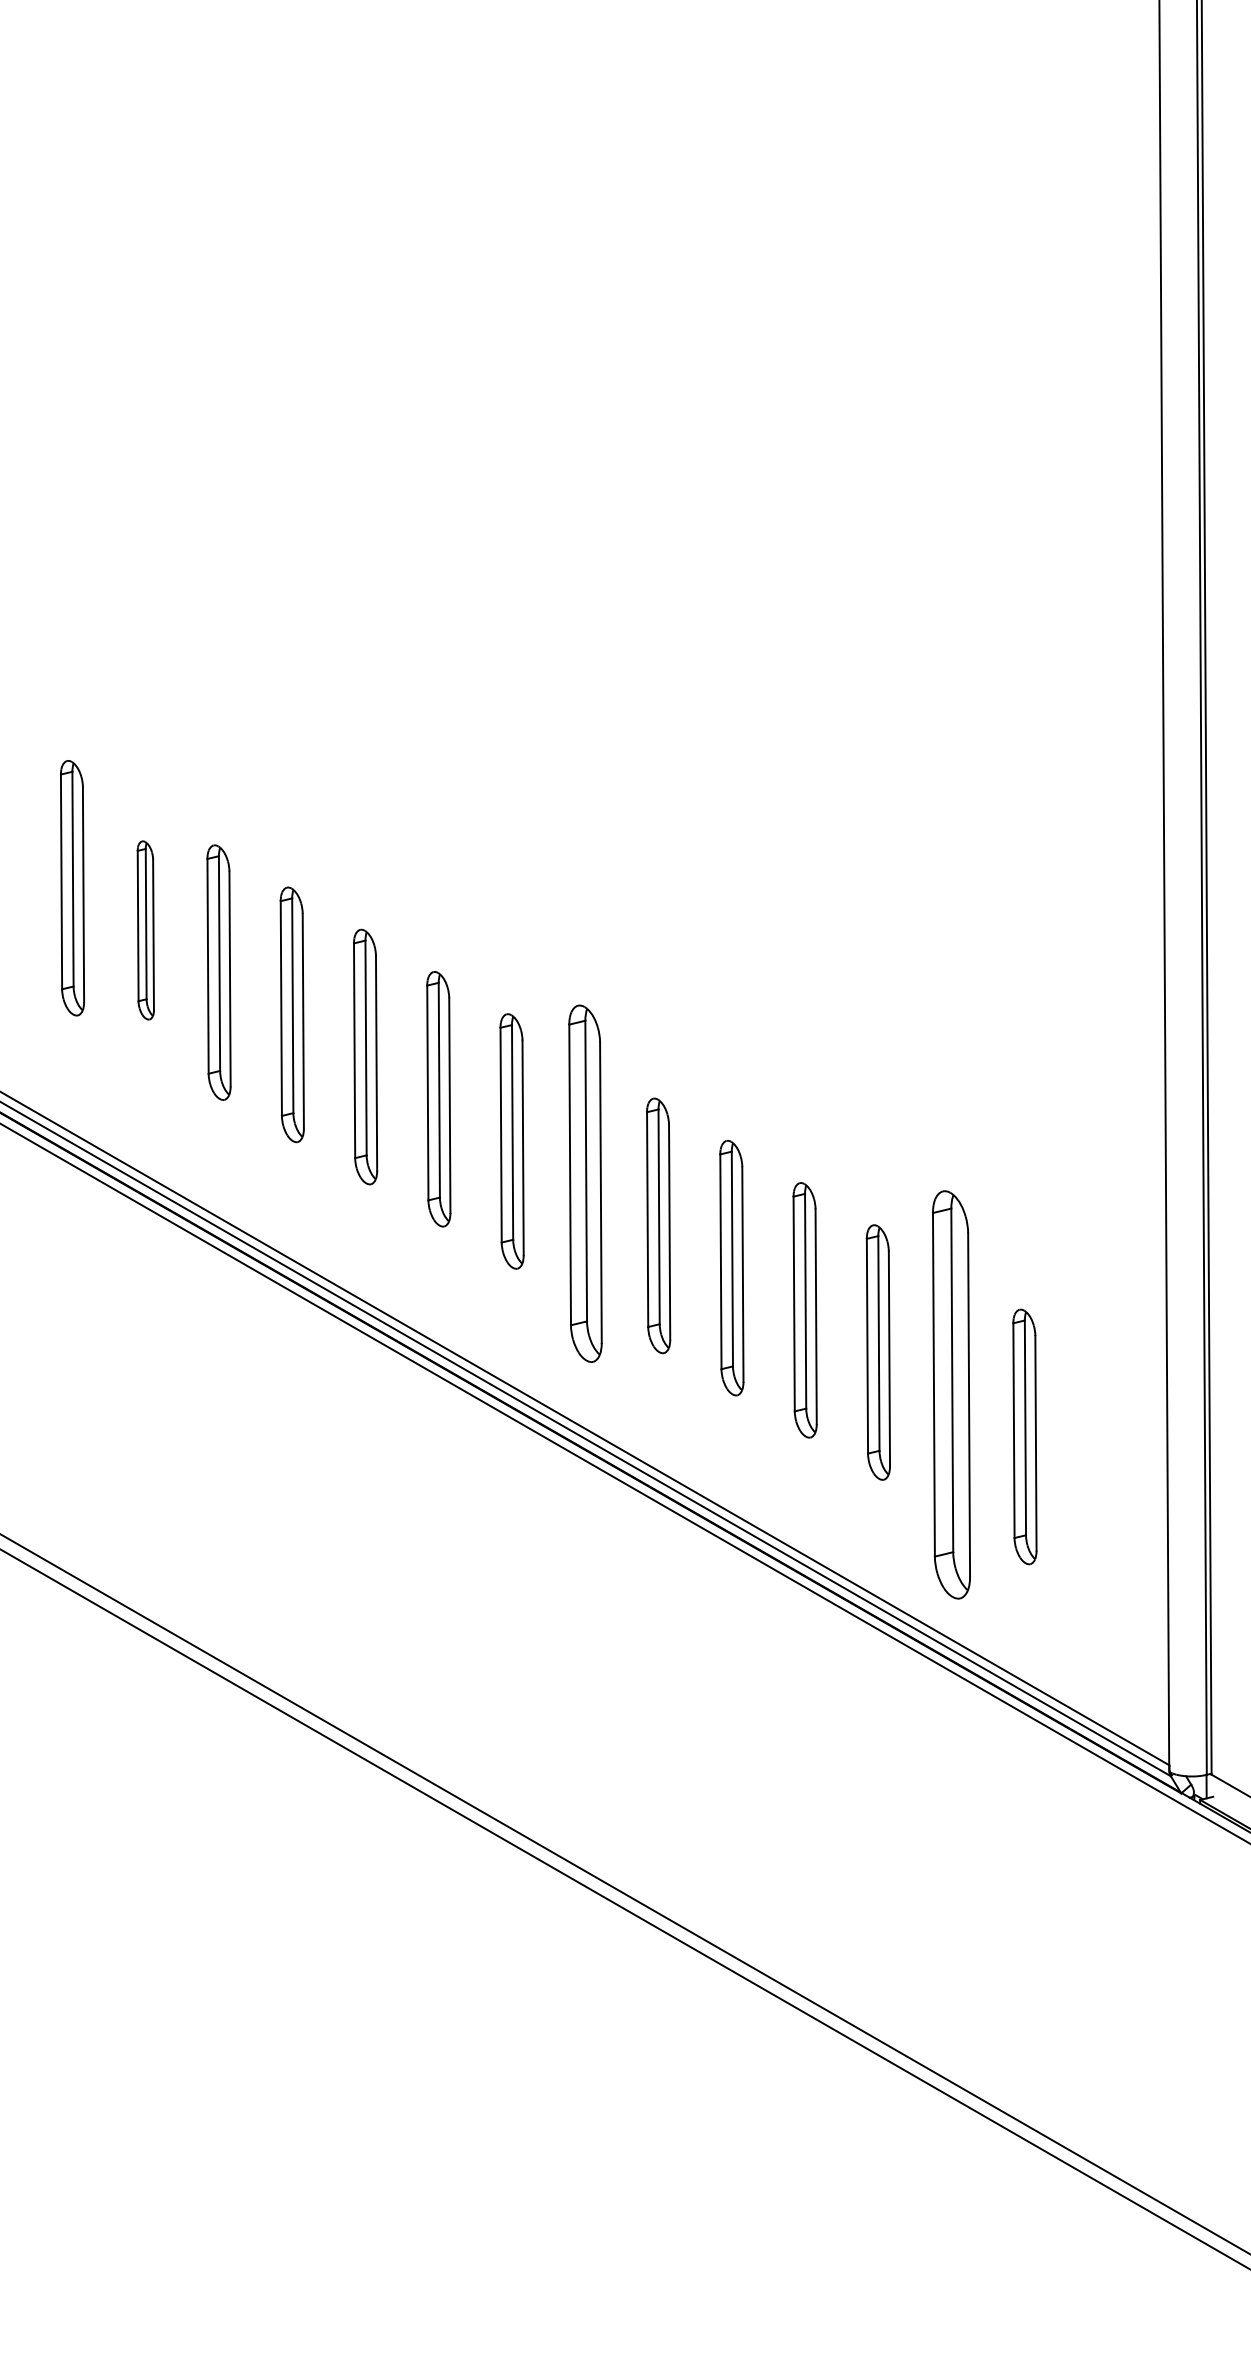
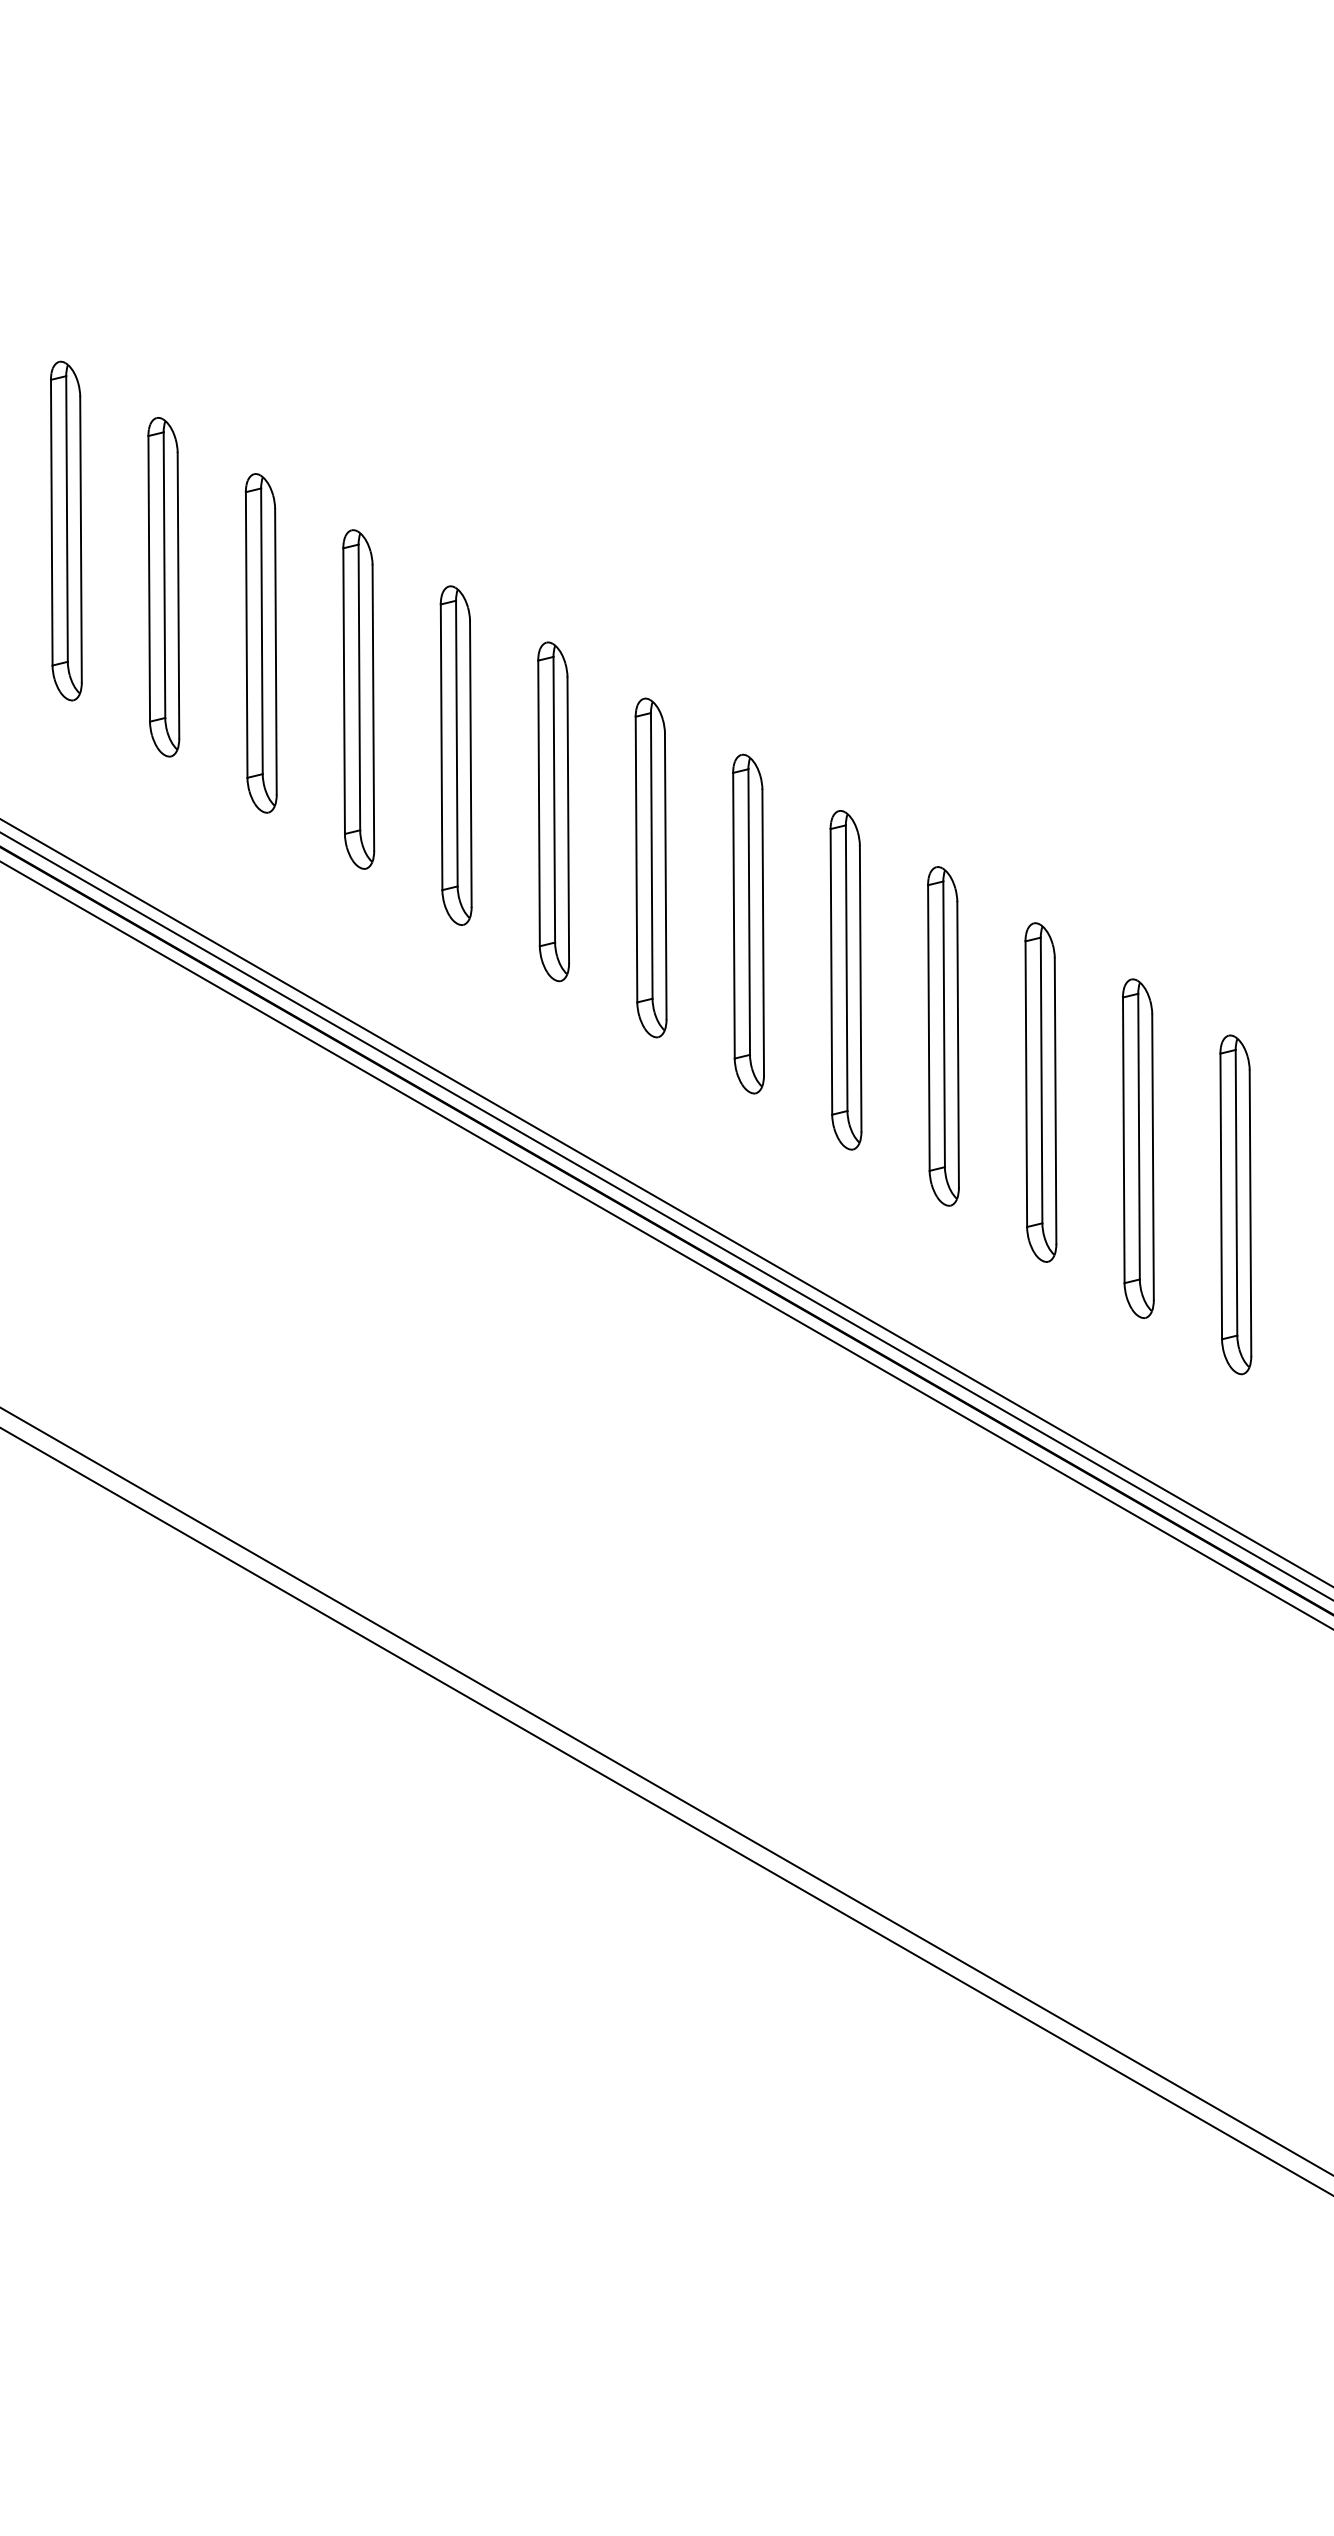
part: (145, 930) -> (66, 531), size x1.43
part: (584, 1183) -> (649, 867), size x0.71
part: (951, 1394) -> (1138, 1148), size x0.62

